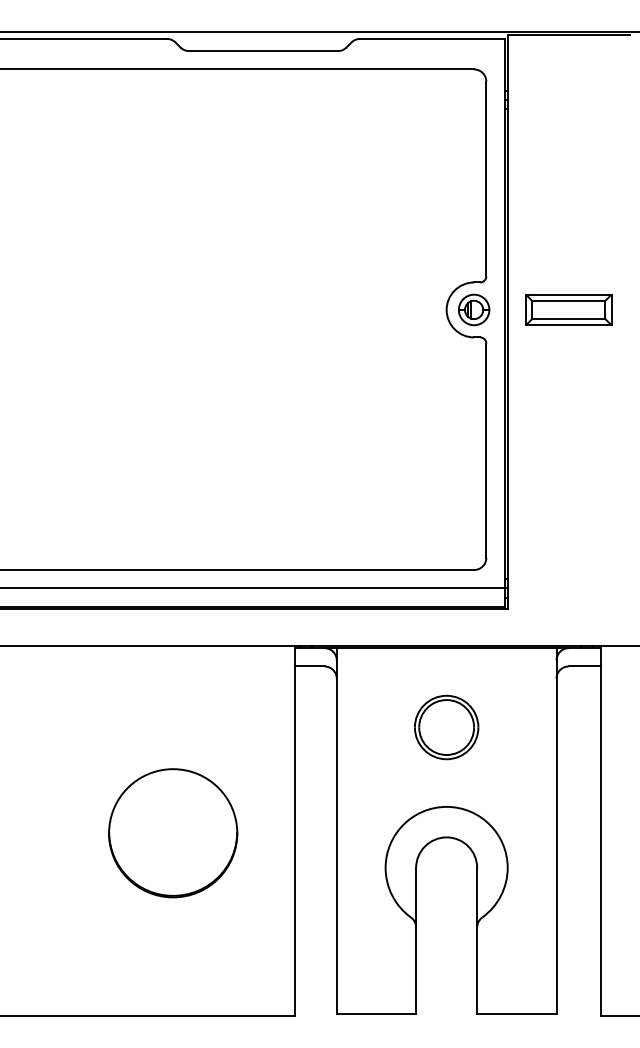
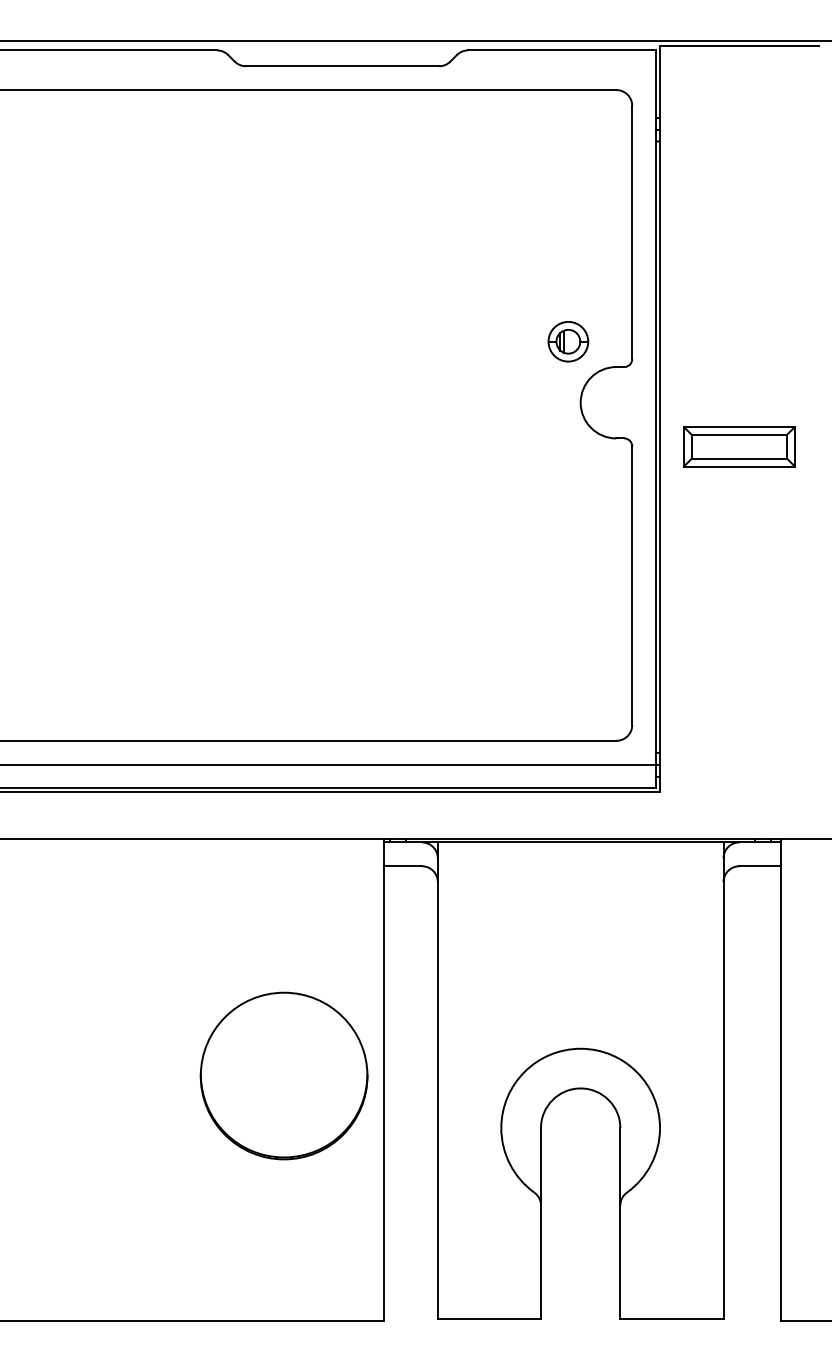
part: (474, 309) -> (568, 341), moved
part: (568, 309) -> (739, 446), moved
part: (446, 727) -> (580, 945), removed
part: (172, 832) -> (283, 1075), moved

